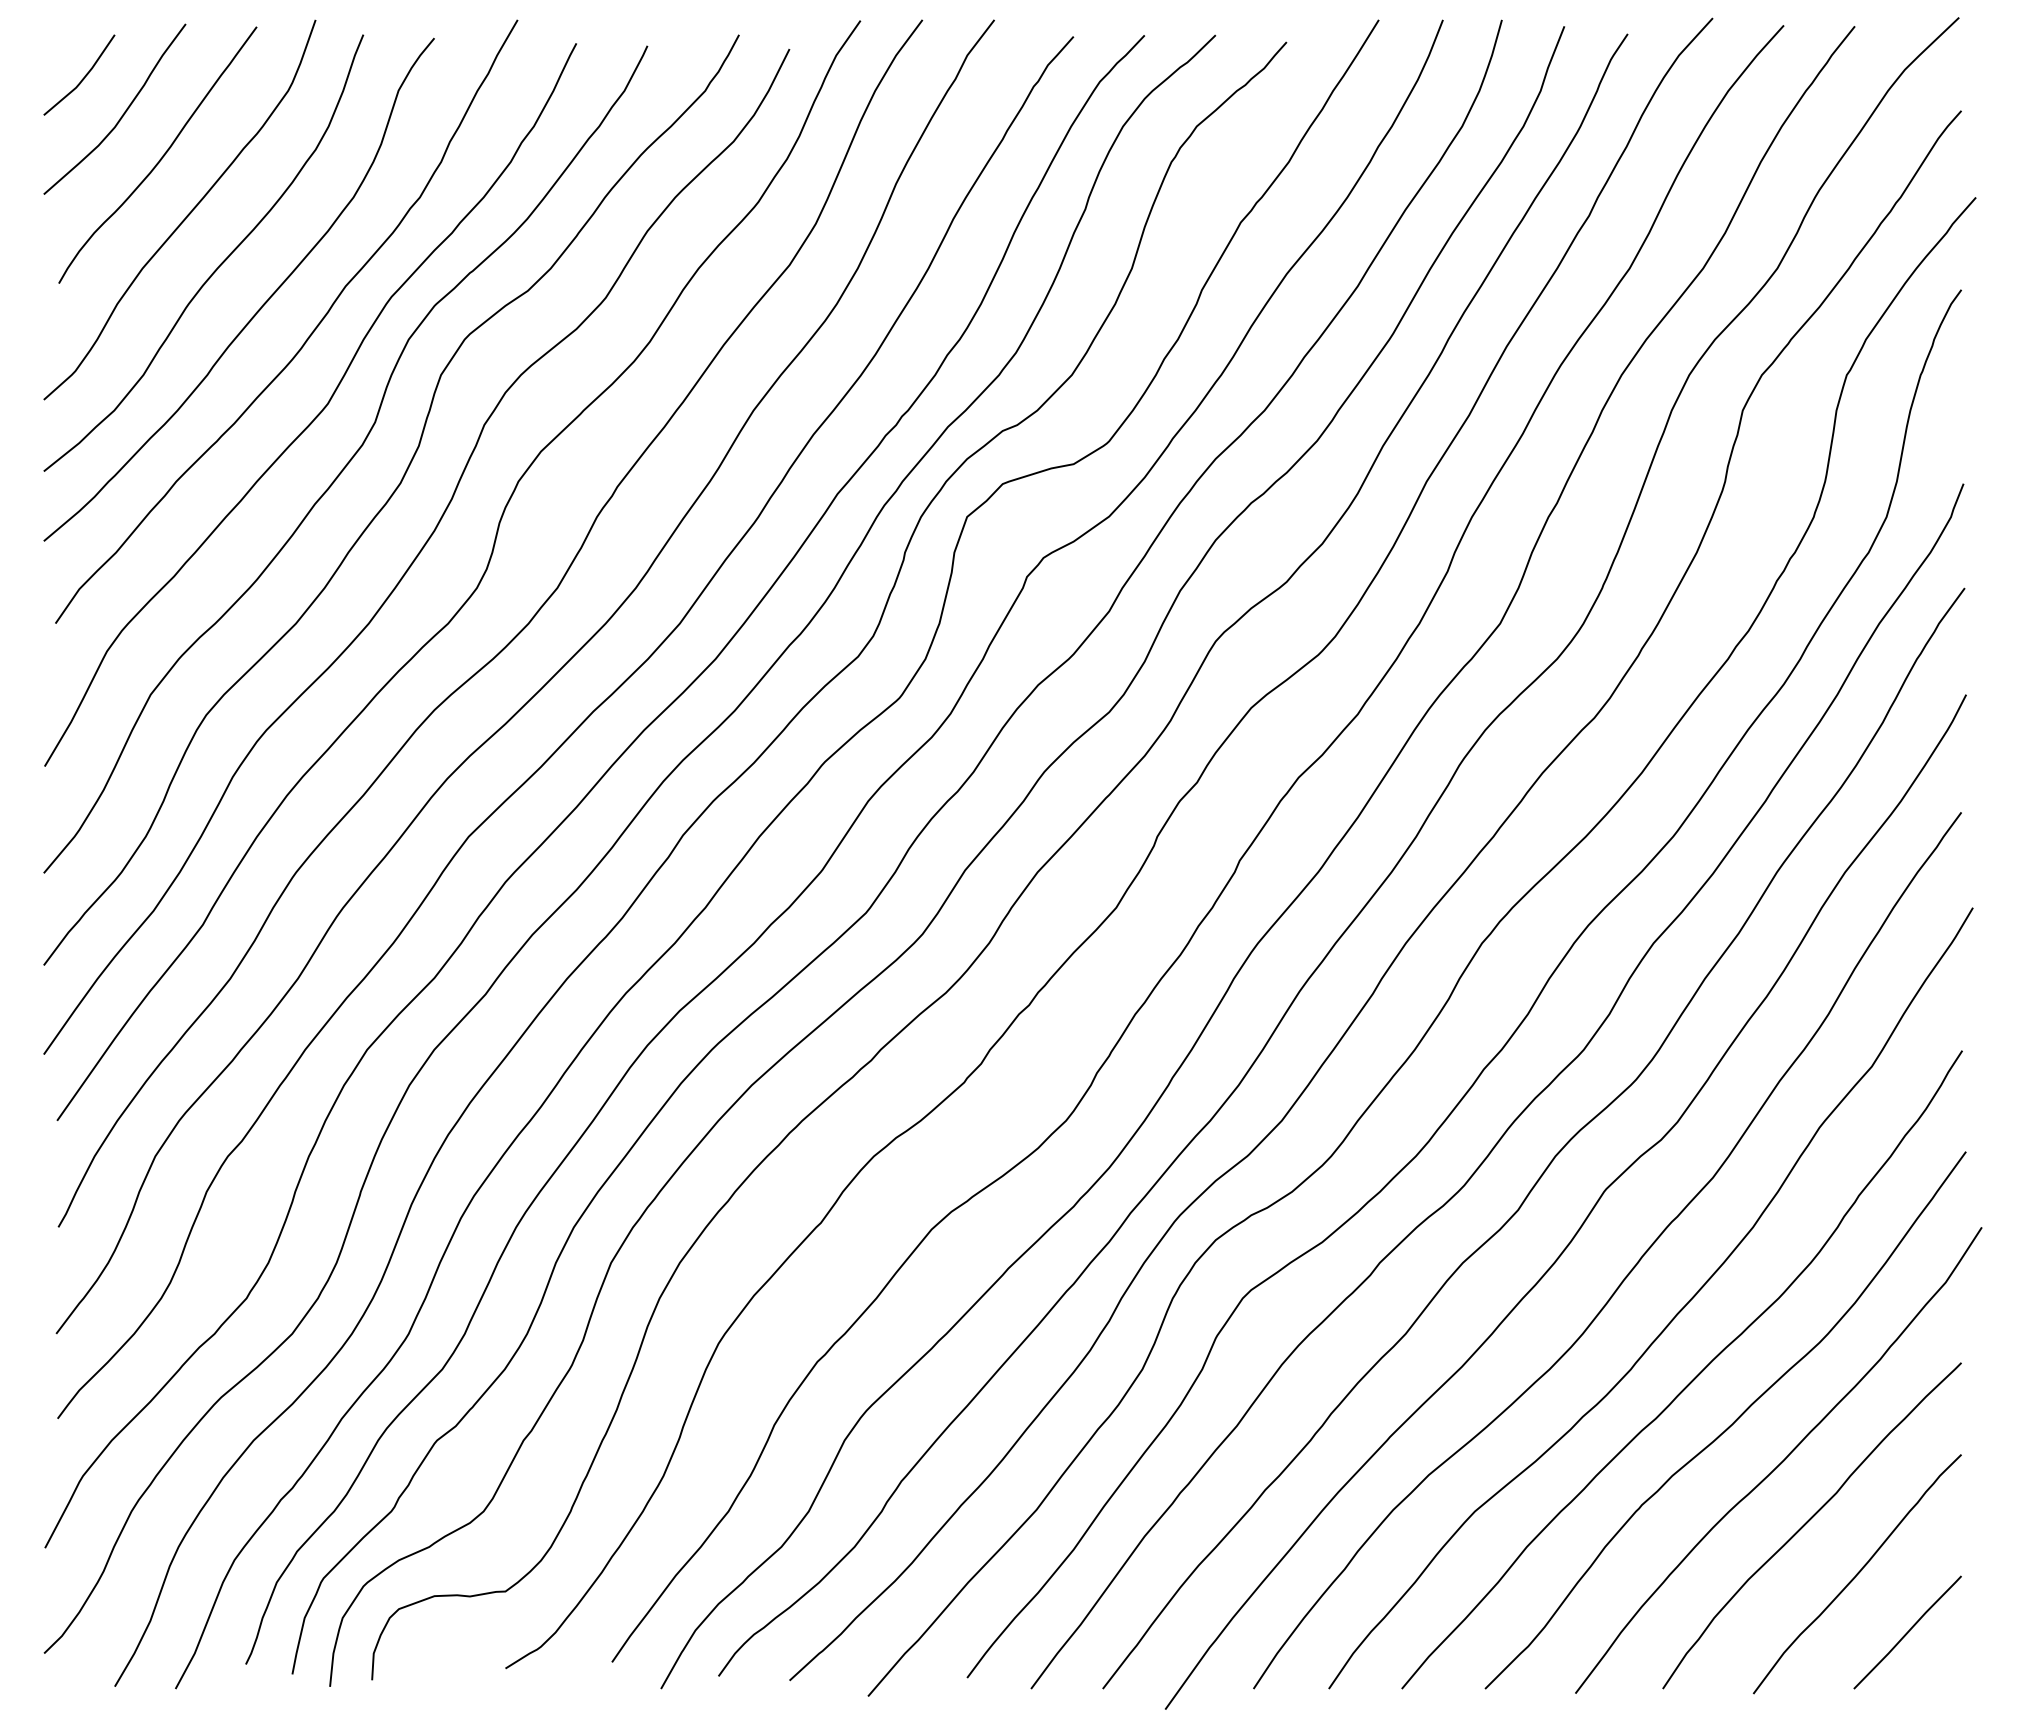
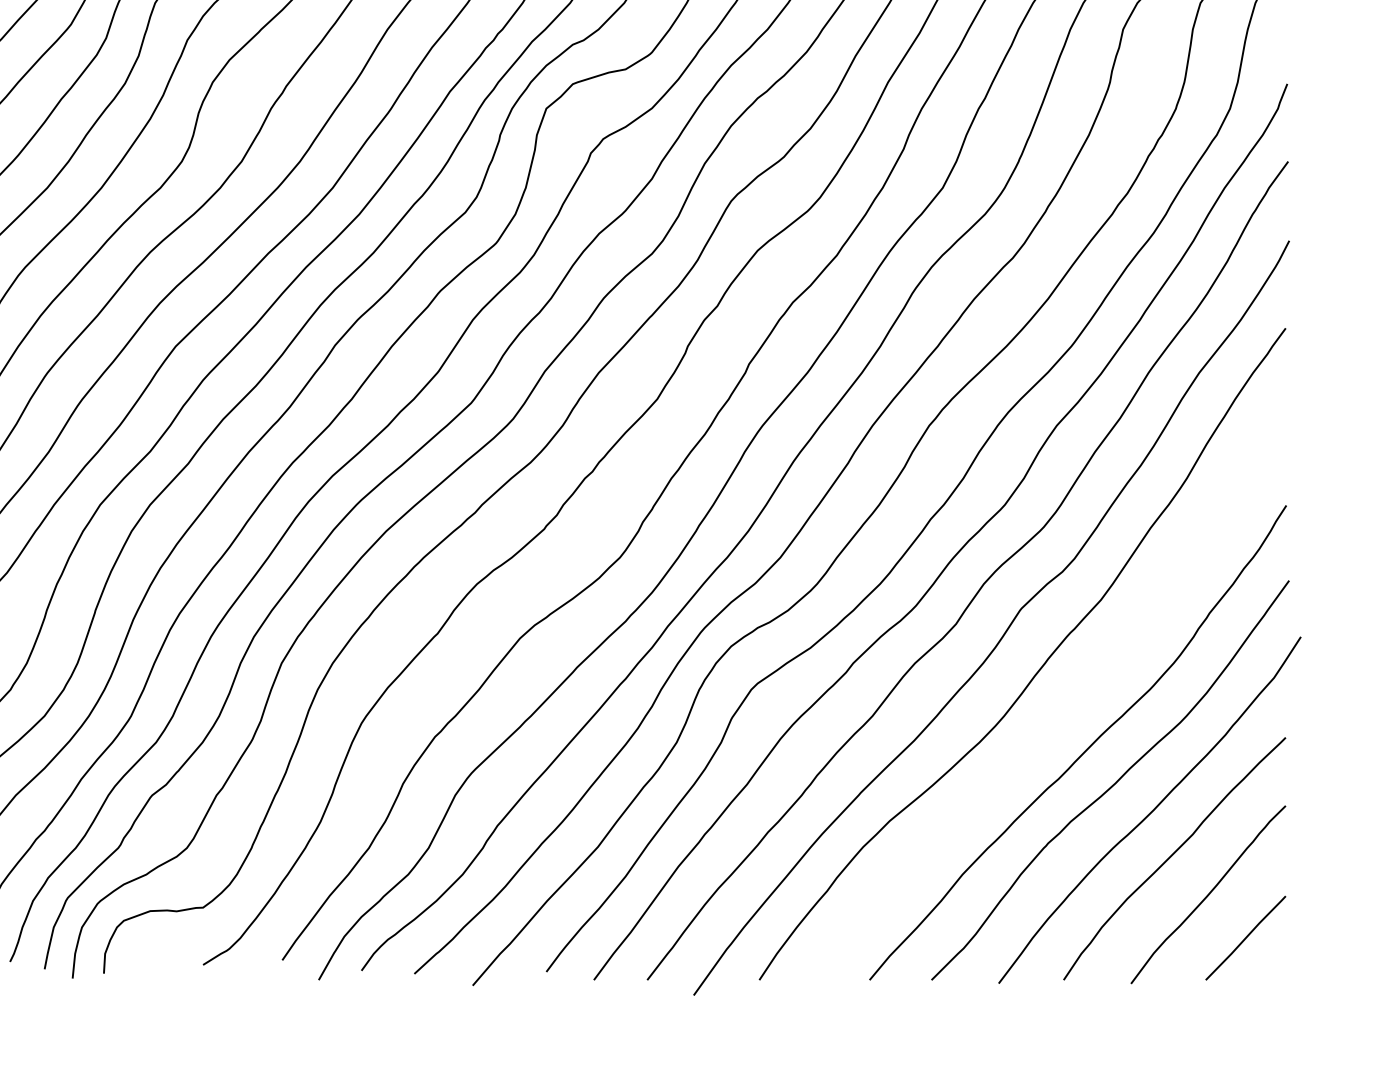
curve: (1675, 1314) -> (1073, 701), removed

